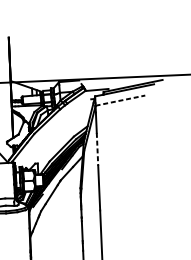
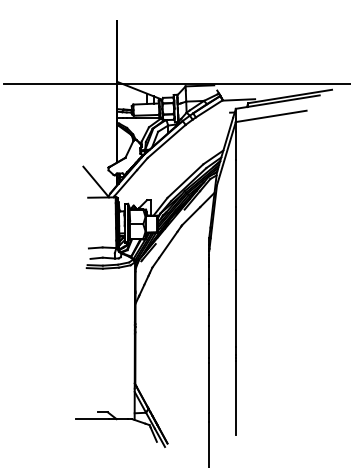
line: (120, 100) -> (271, 116), dashed -> solid
line: (97, 149) -> (235, 184), dashed -> solid

